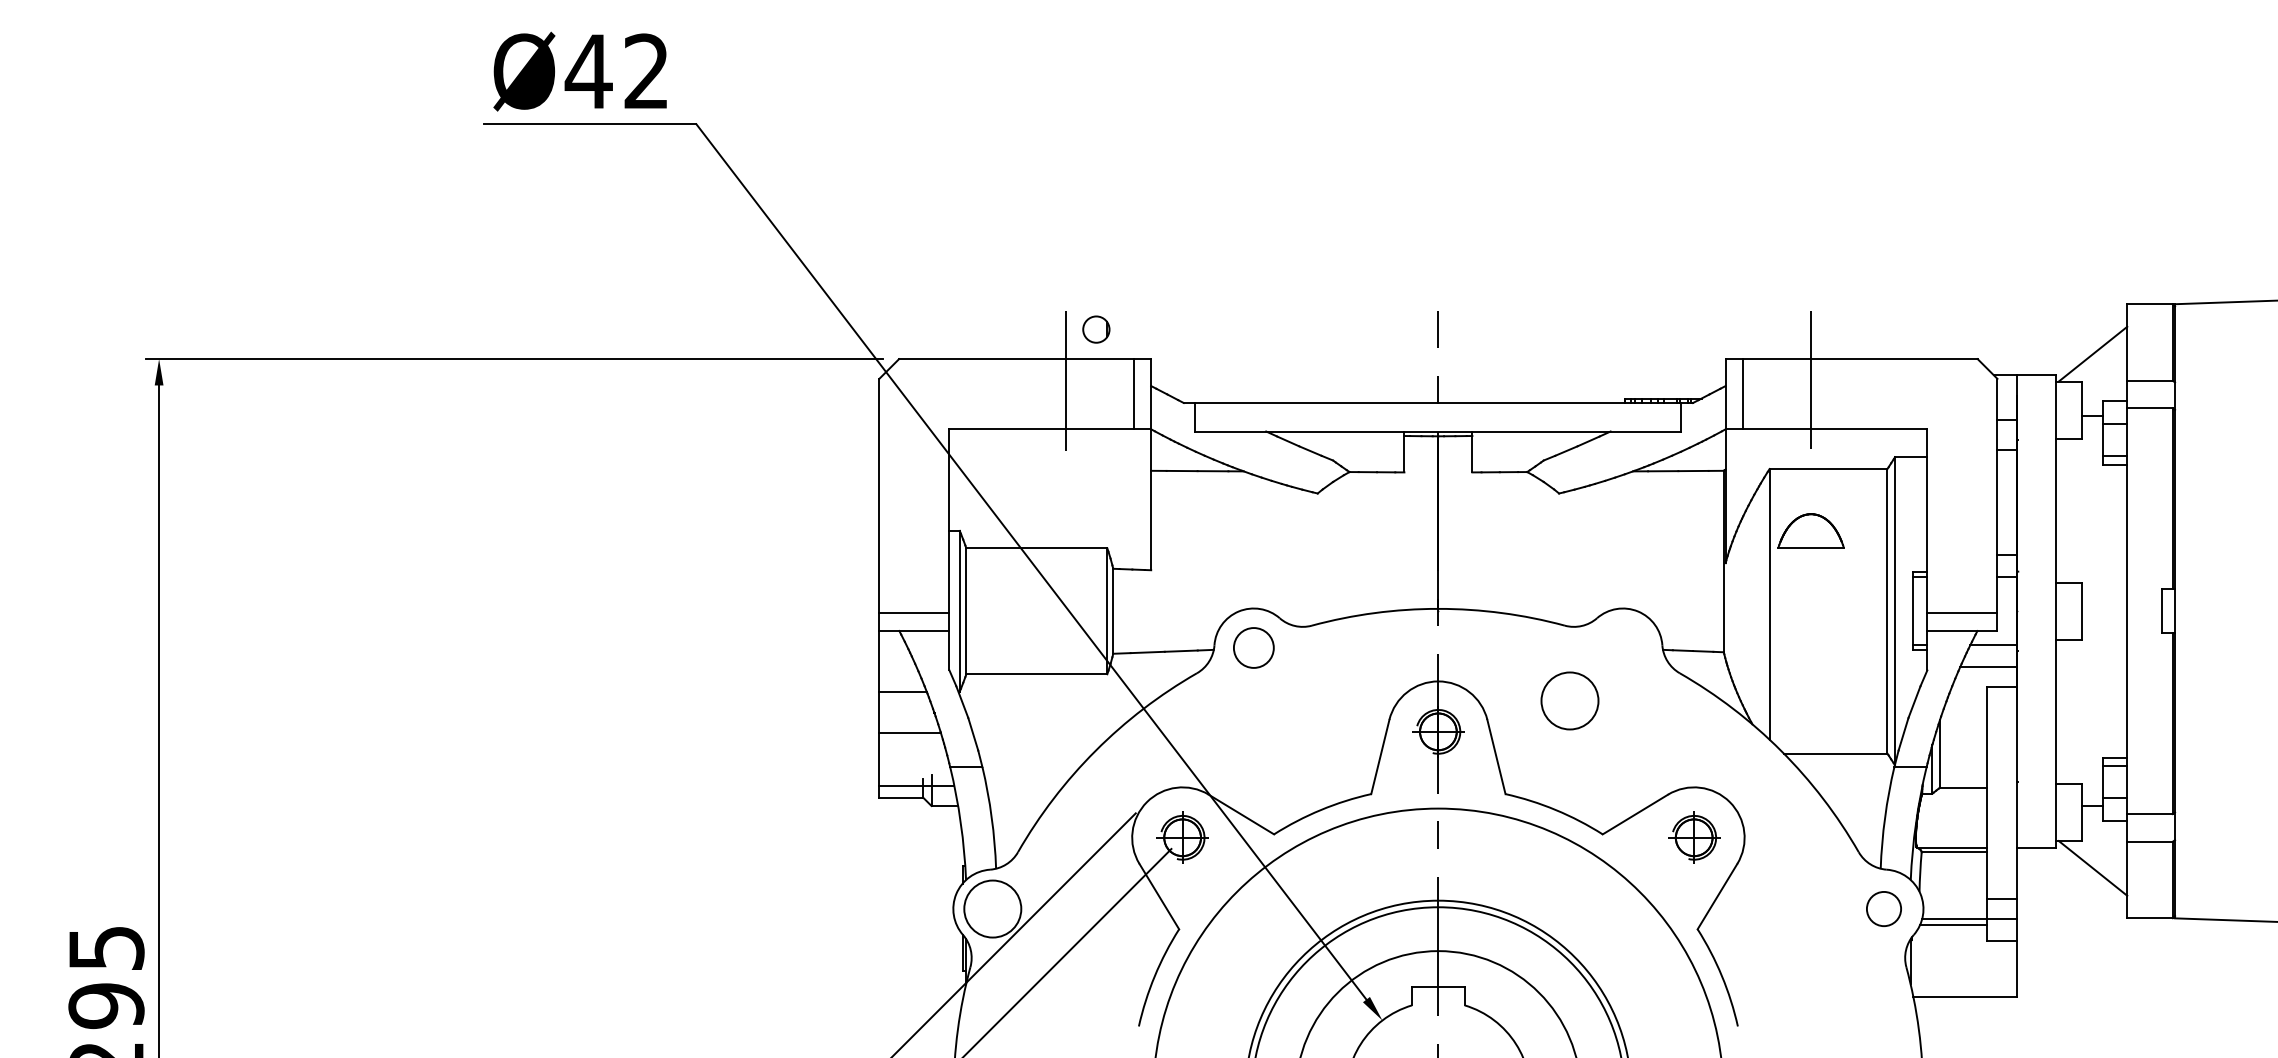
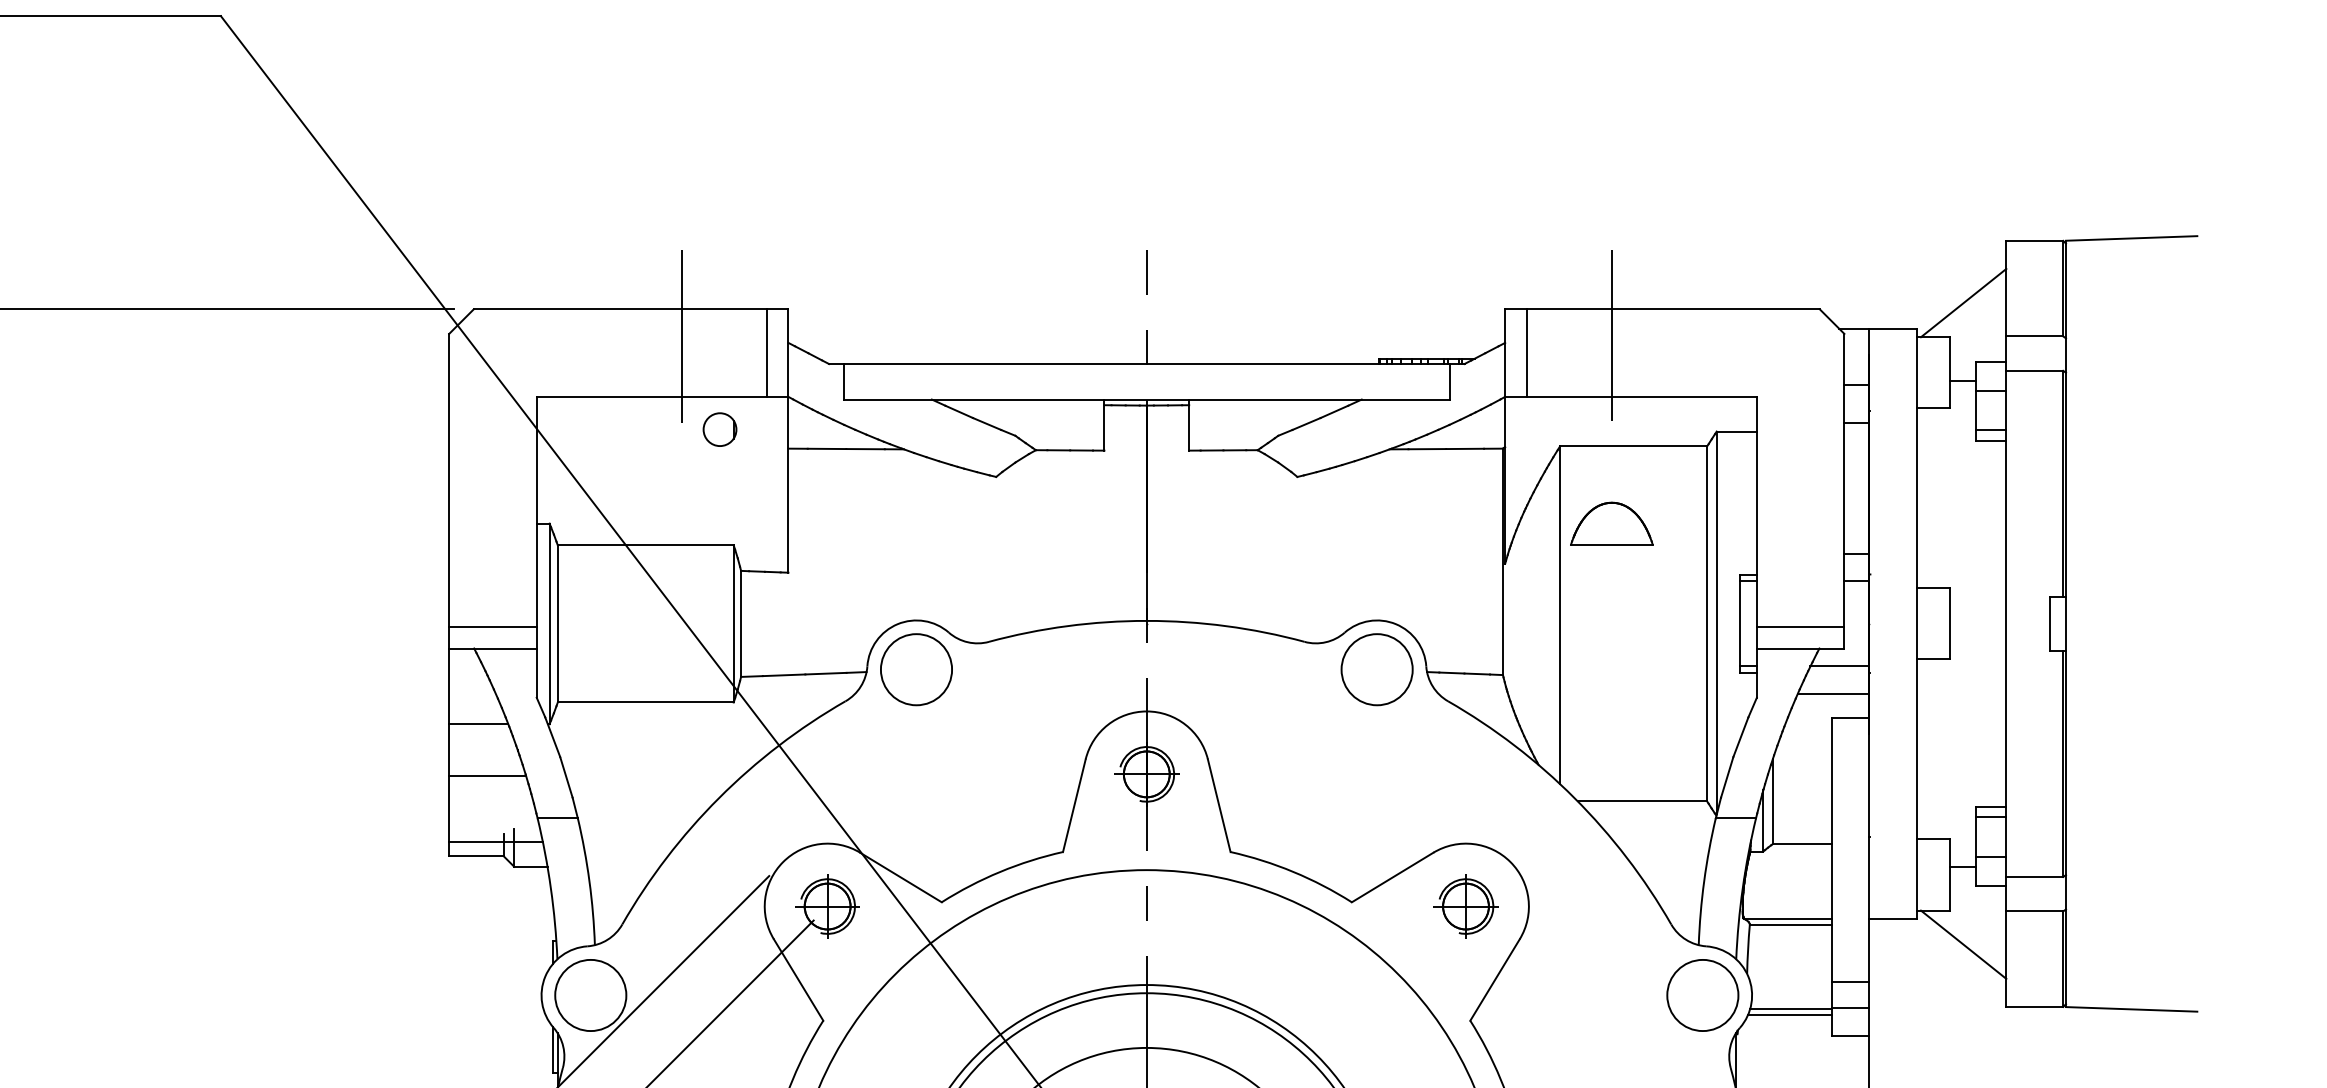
part: (1096, 329) -> (720, 429), moved
circle: (1253, 647) -> (916, 669), size x1.43
circle: (1569, 700) -> (1376, 669), moved
circle: (1883, 908) -> (1702, 994), size x1.67

